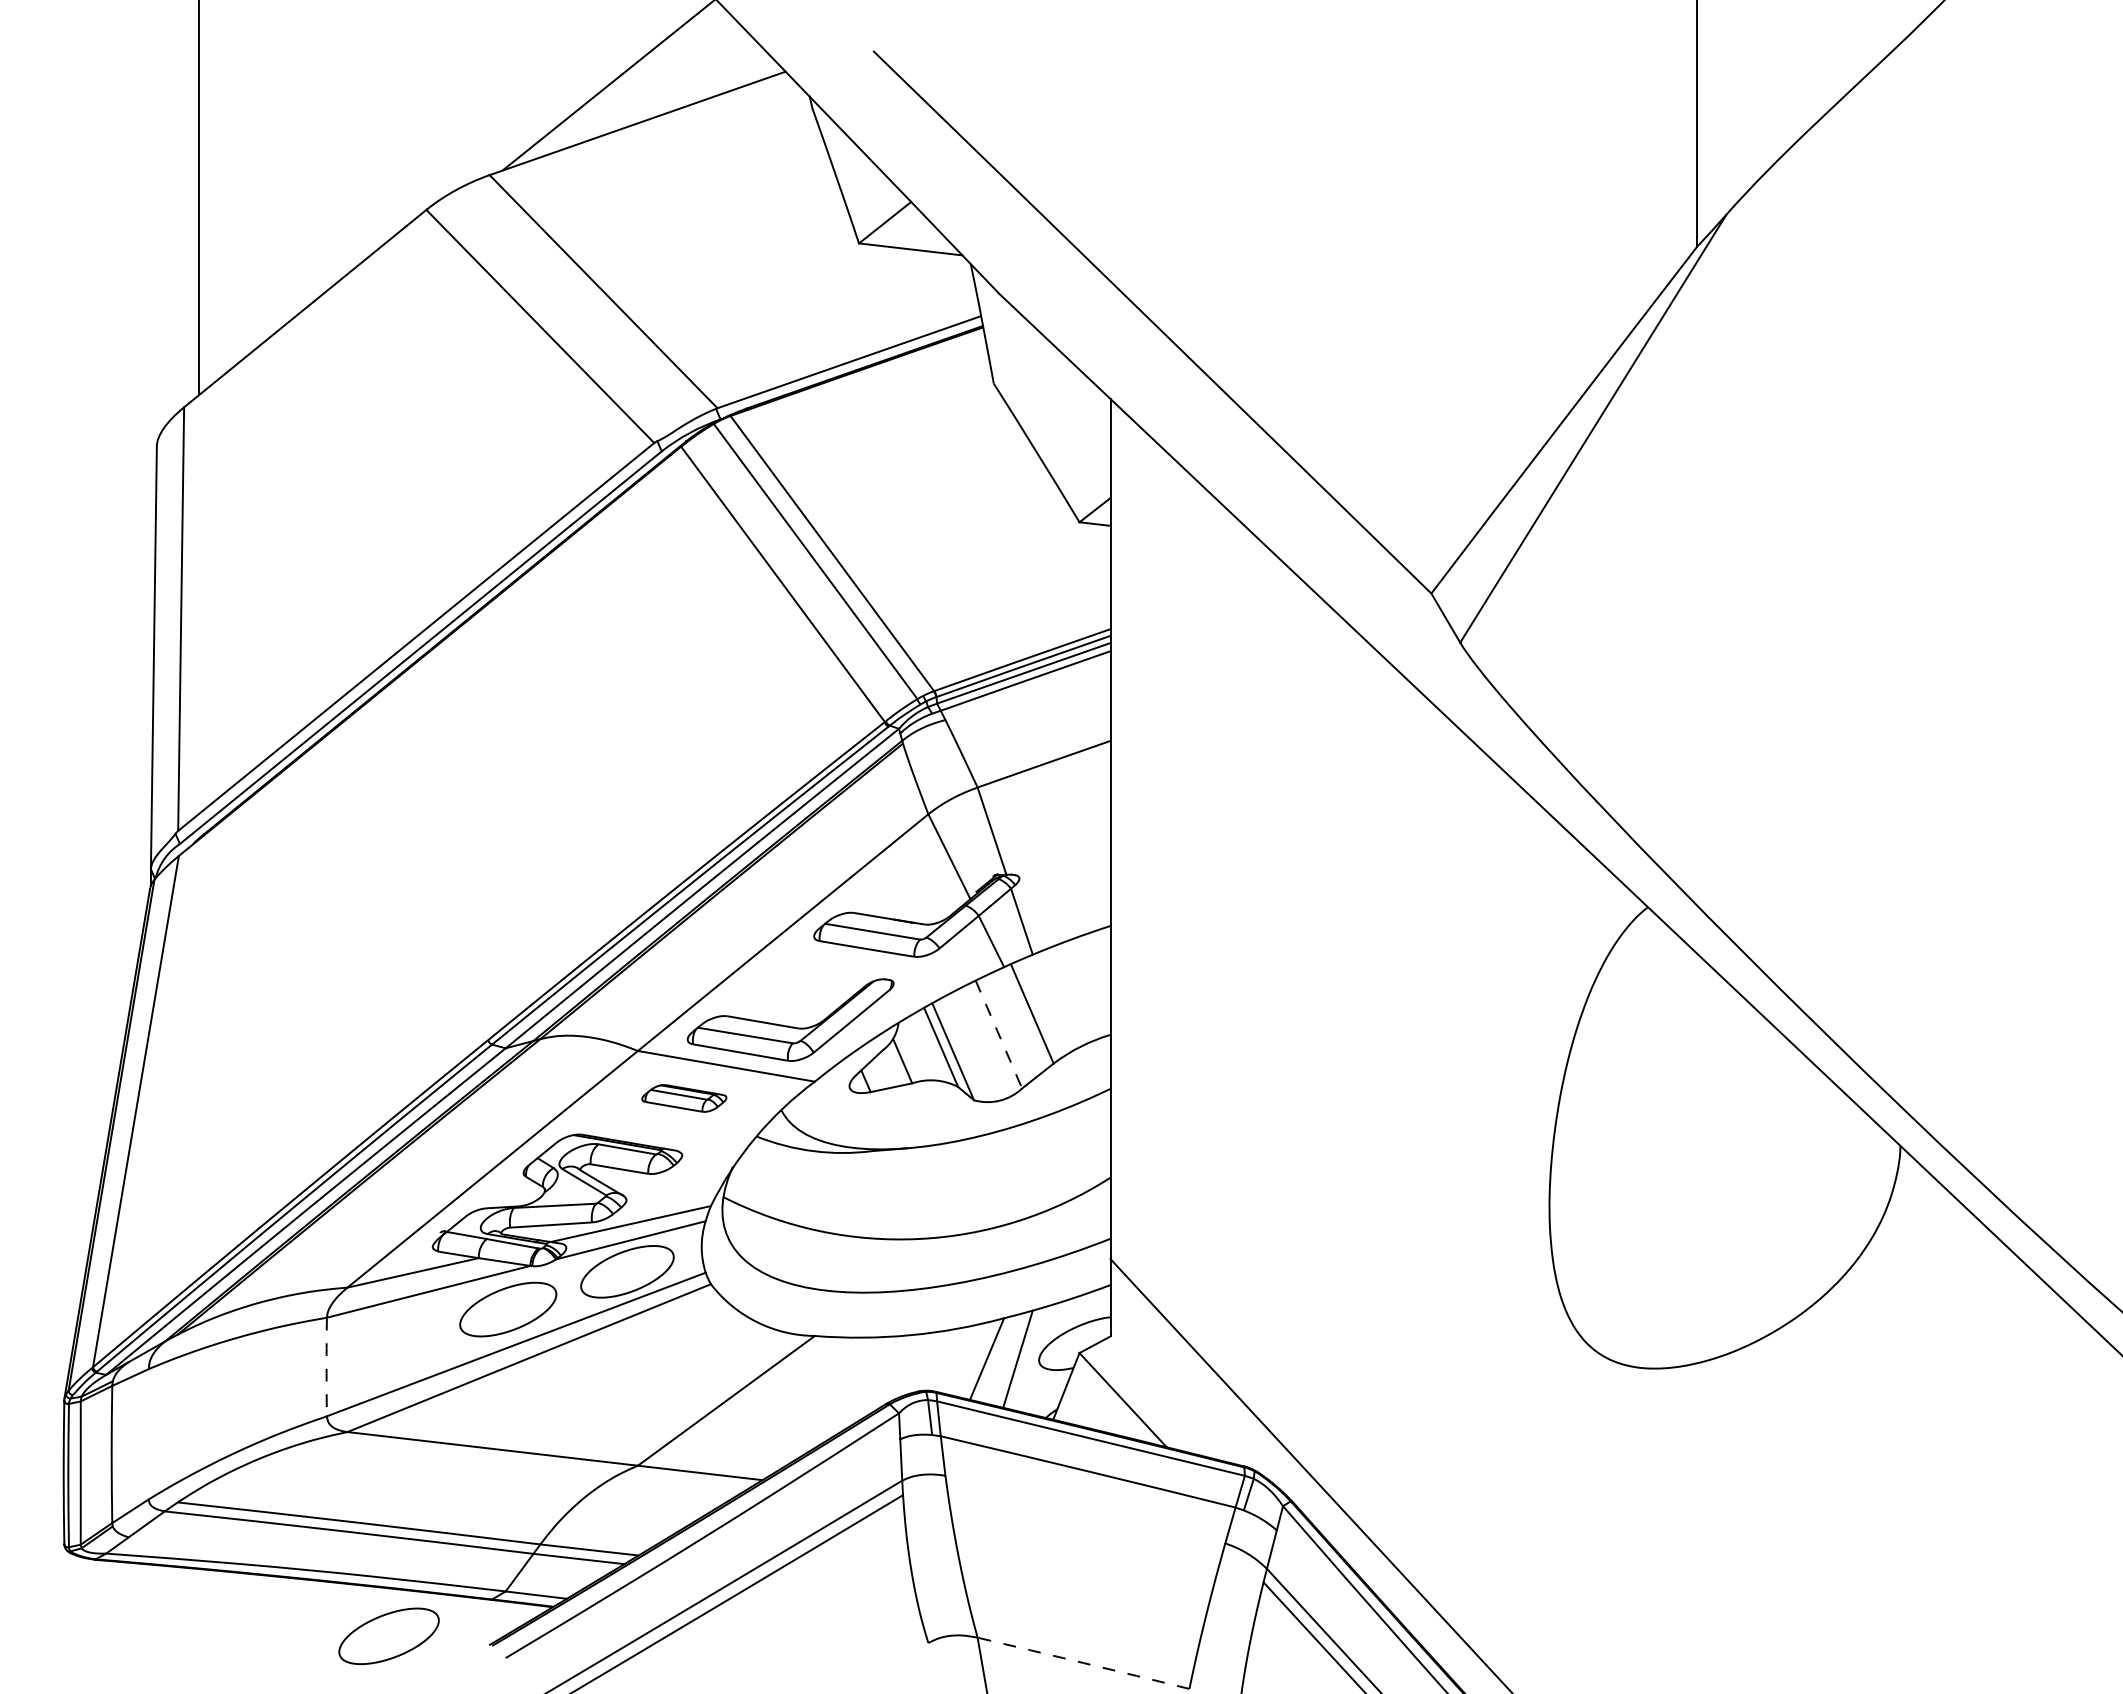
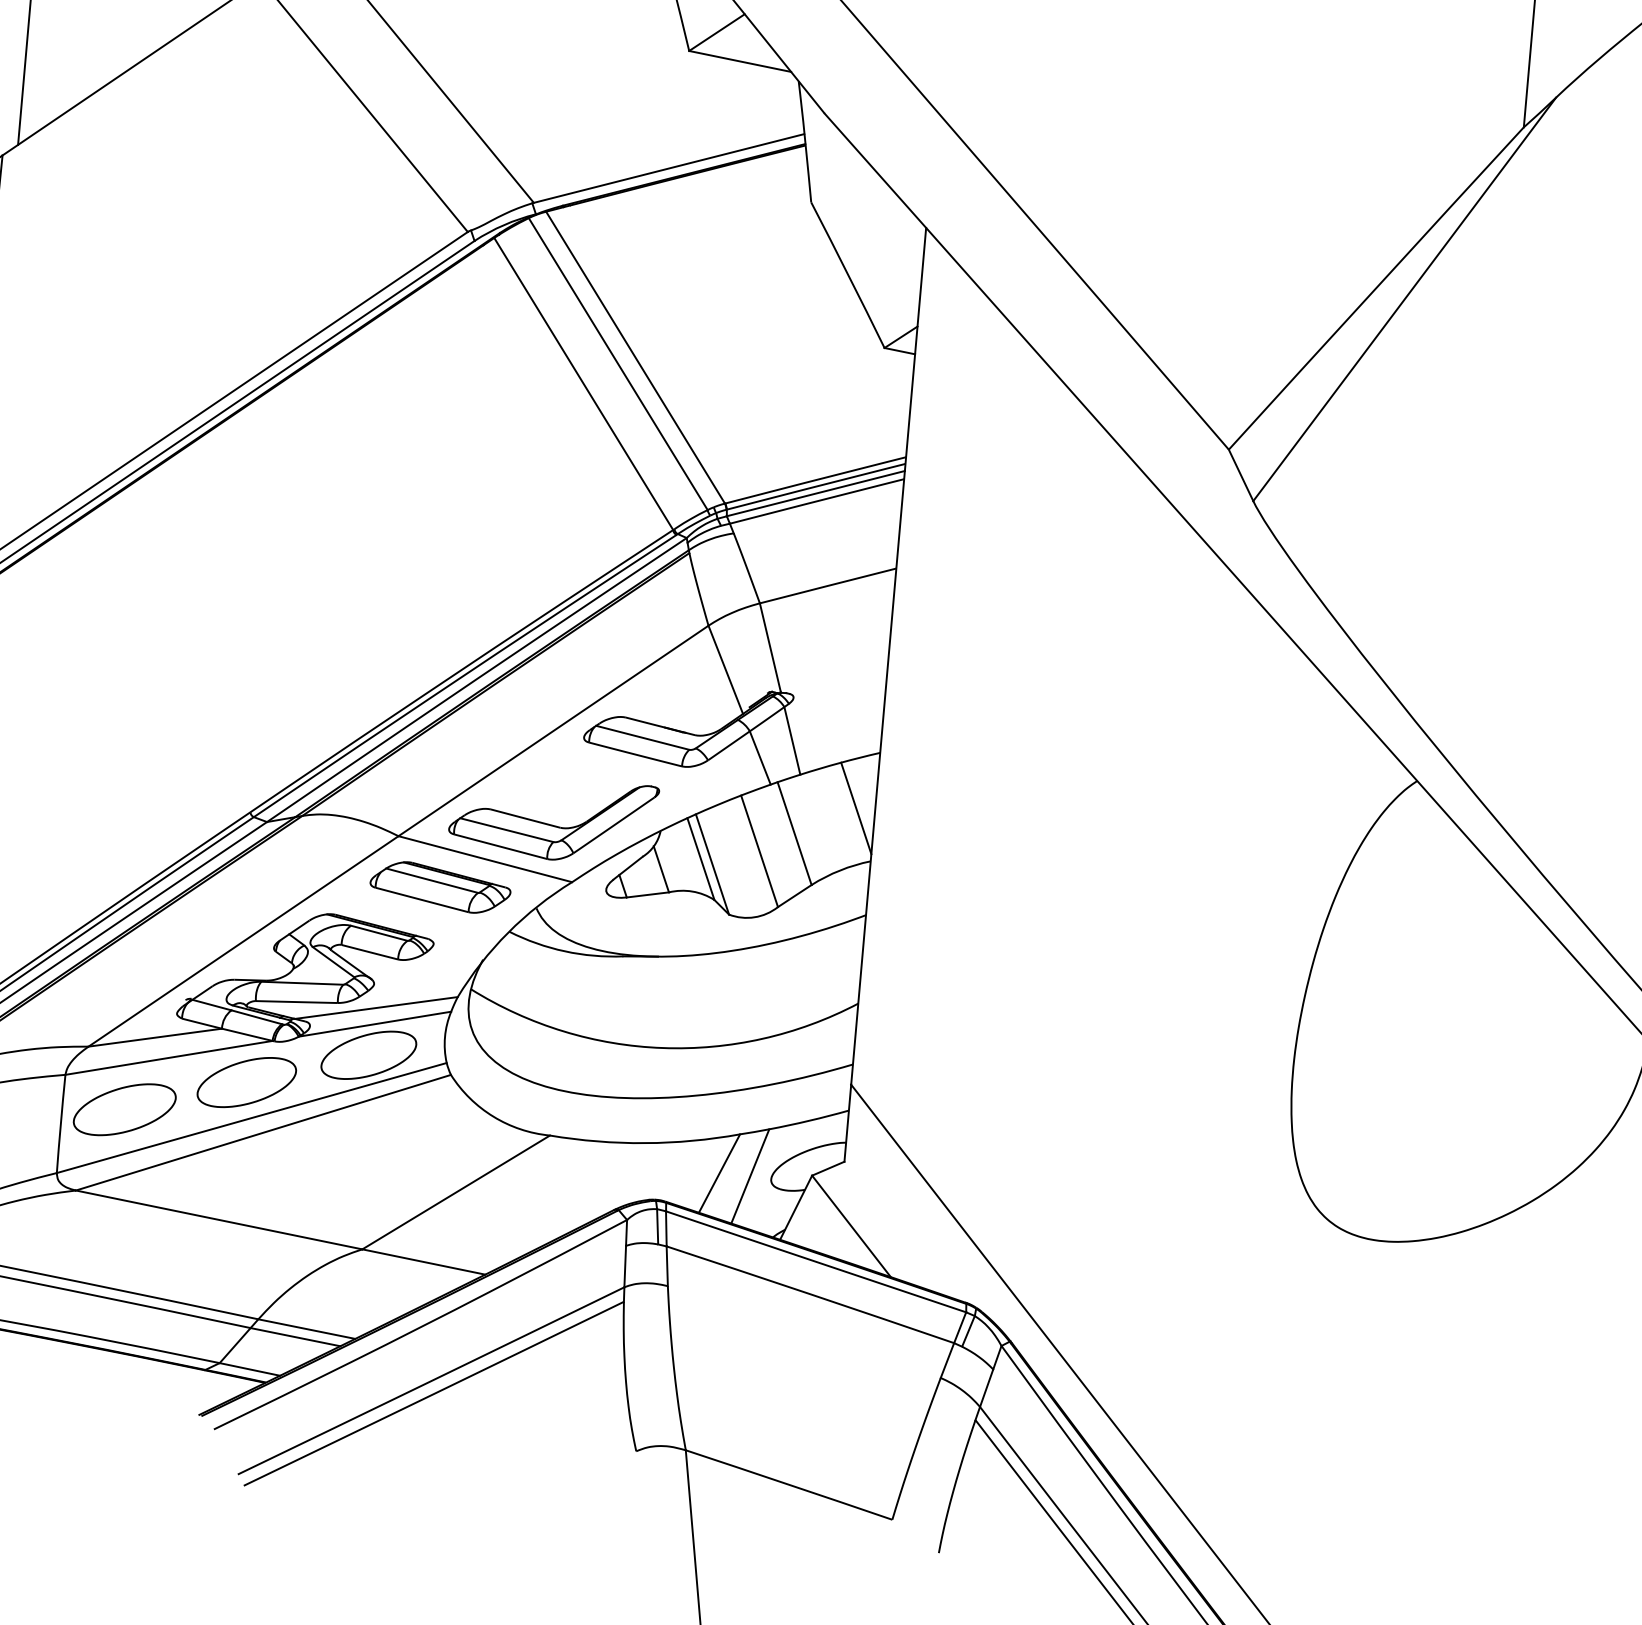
line: (1091, 983) -> (856, 808), added
line: (998, 1034) -> (759, 851), dashed -> solid
part: (684, 1098) -> (440, 887), size x1.67
arc: (326, 1367) -> (60, 1124), dashed -> solid
part: (388, 1635) -> (124, 1108), moved
arc: (1083, 1663) -> (789, 1485), dashed -> solid

